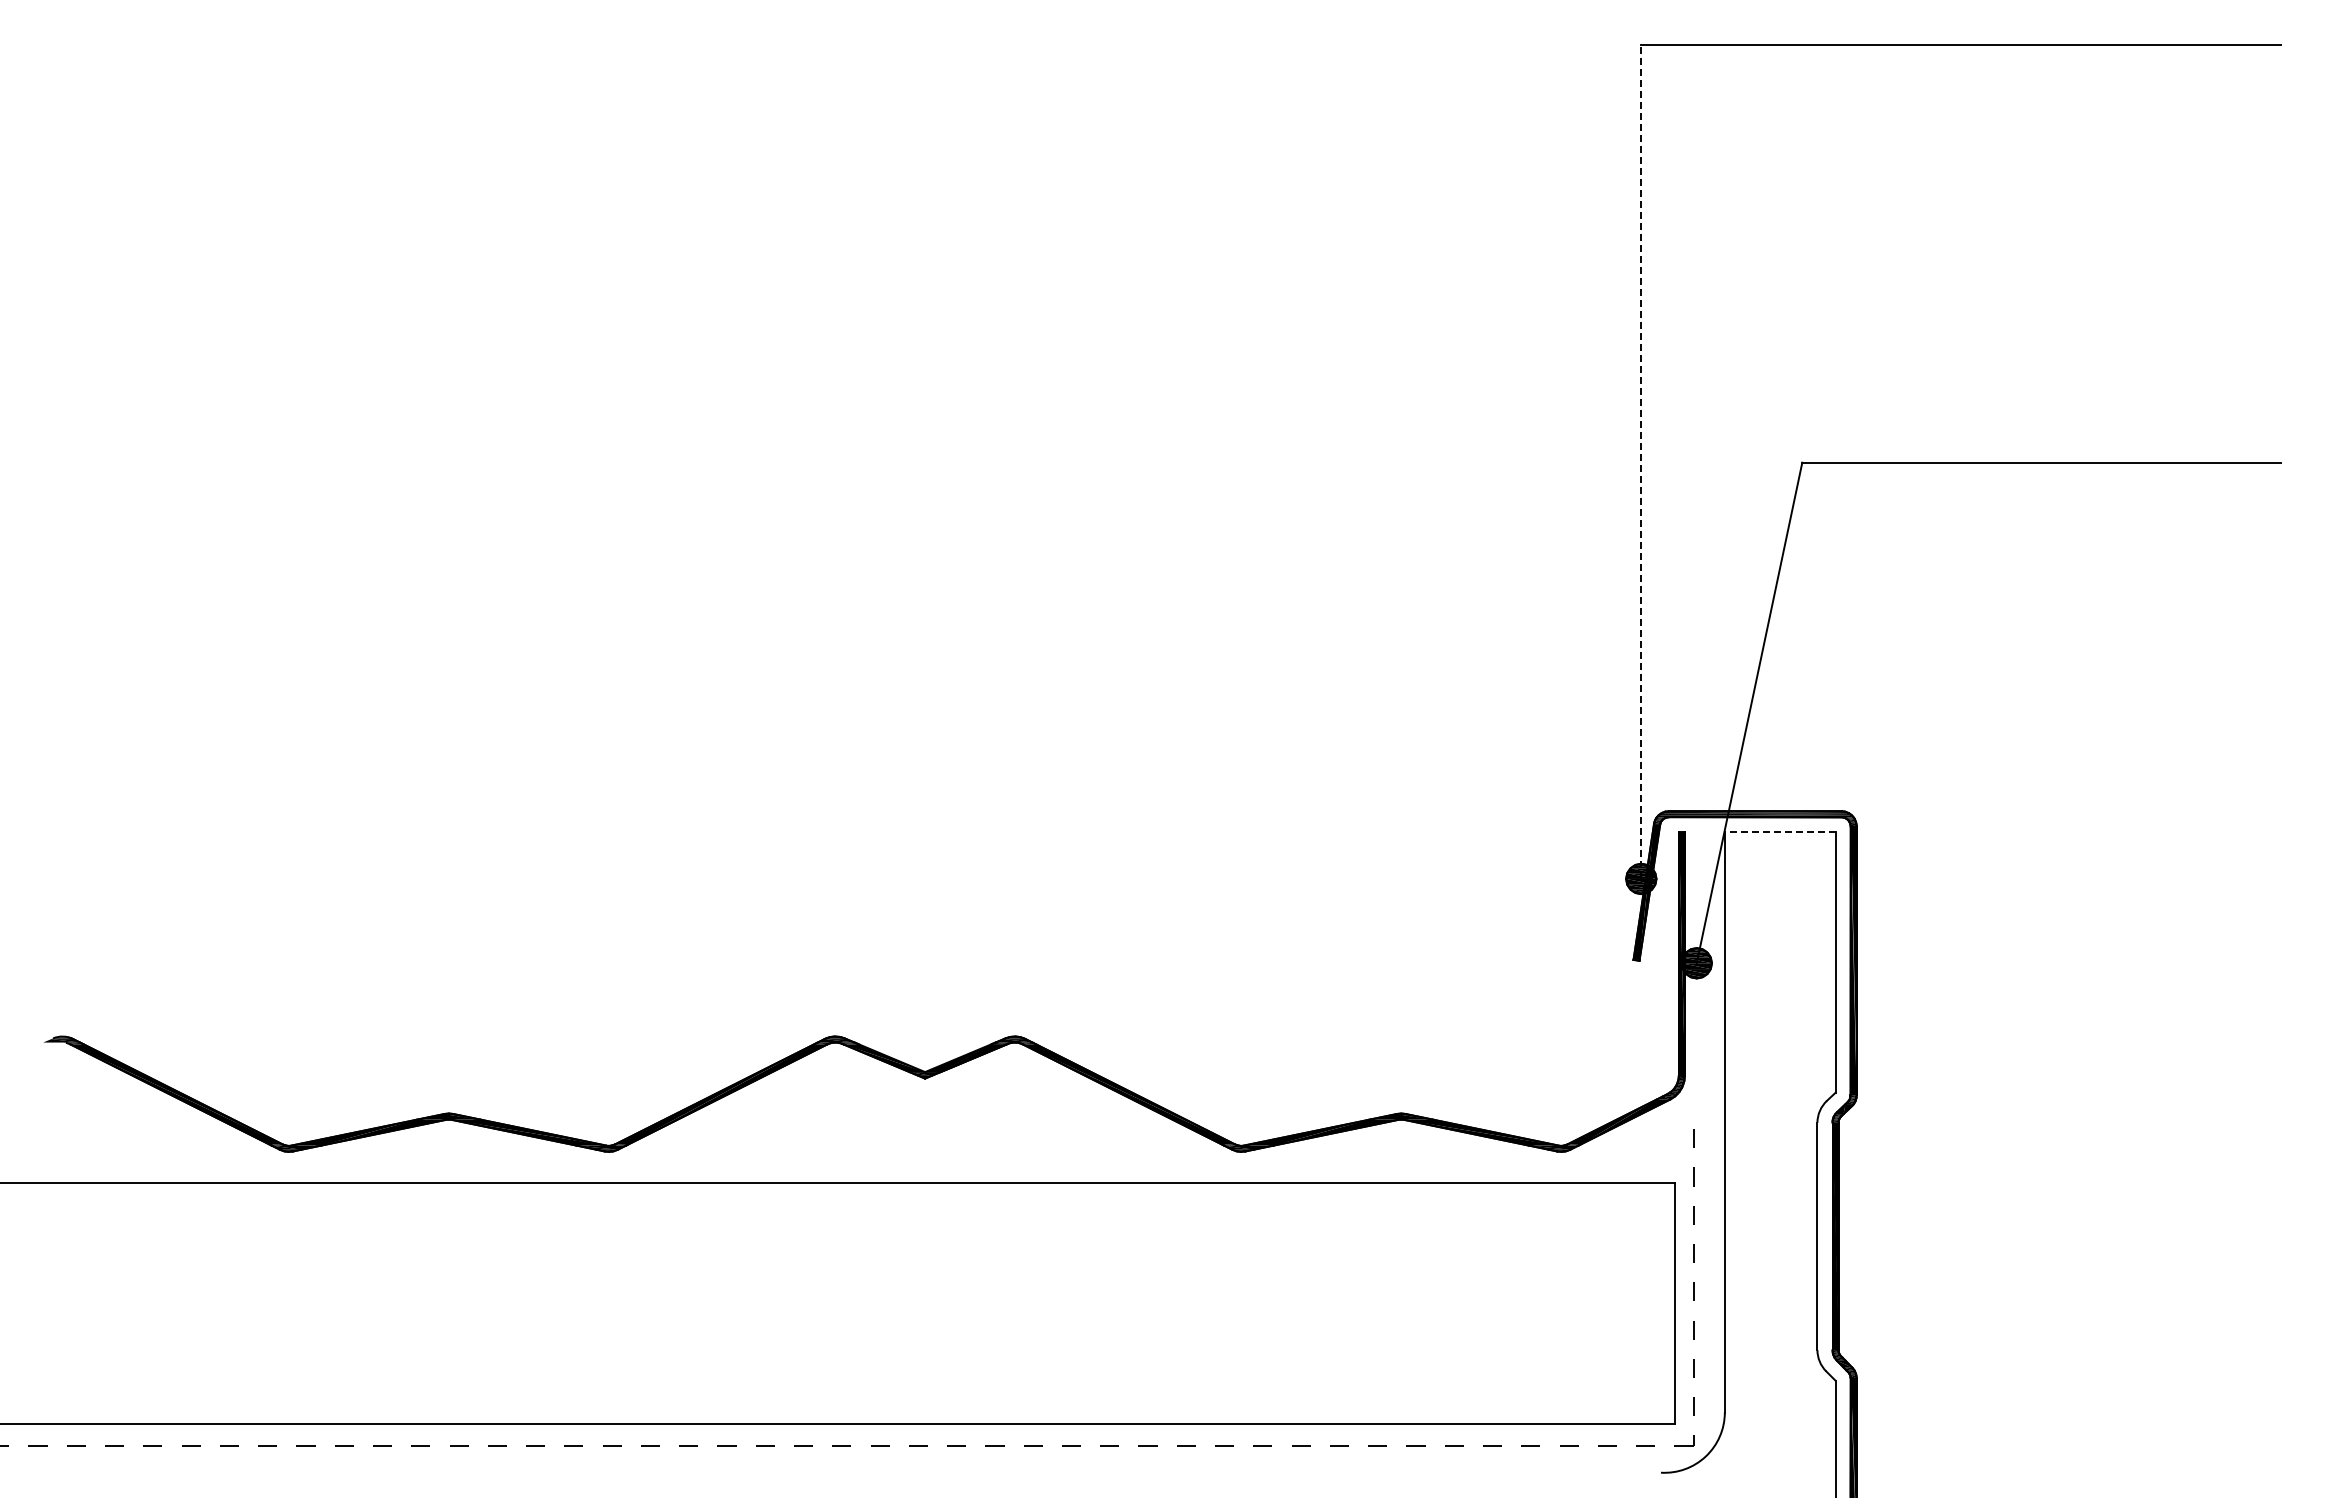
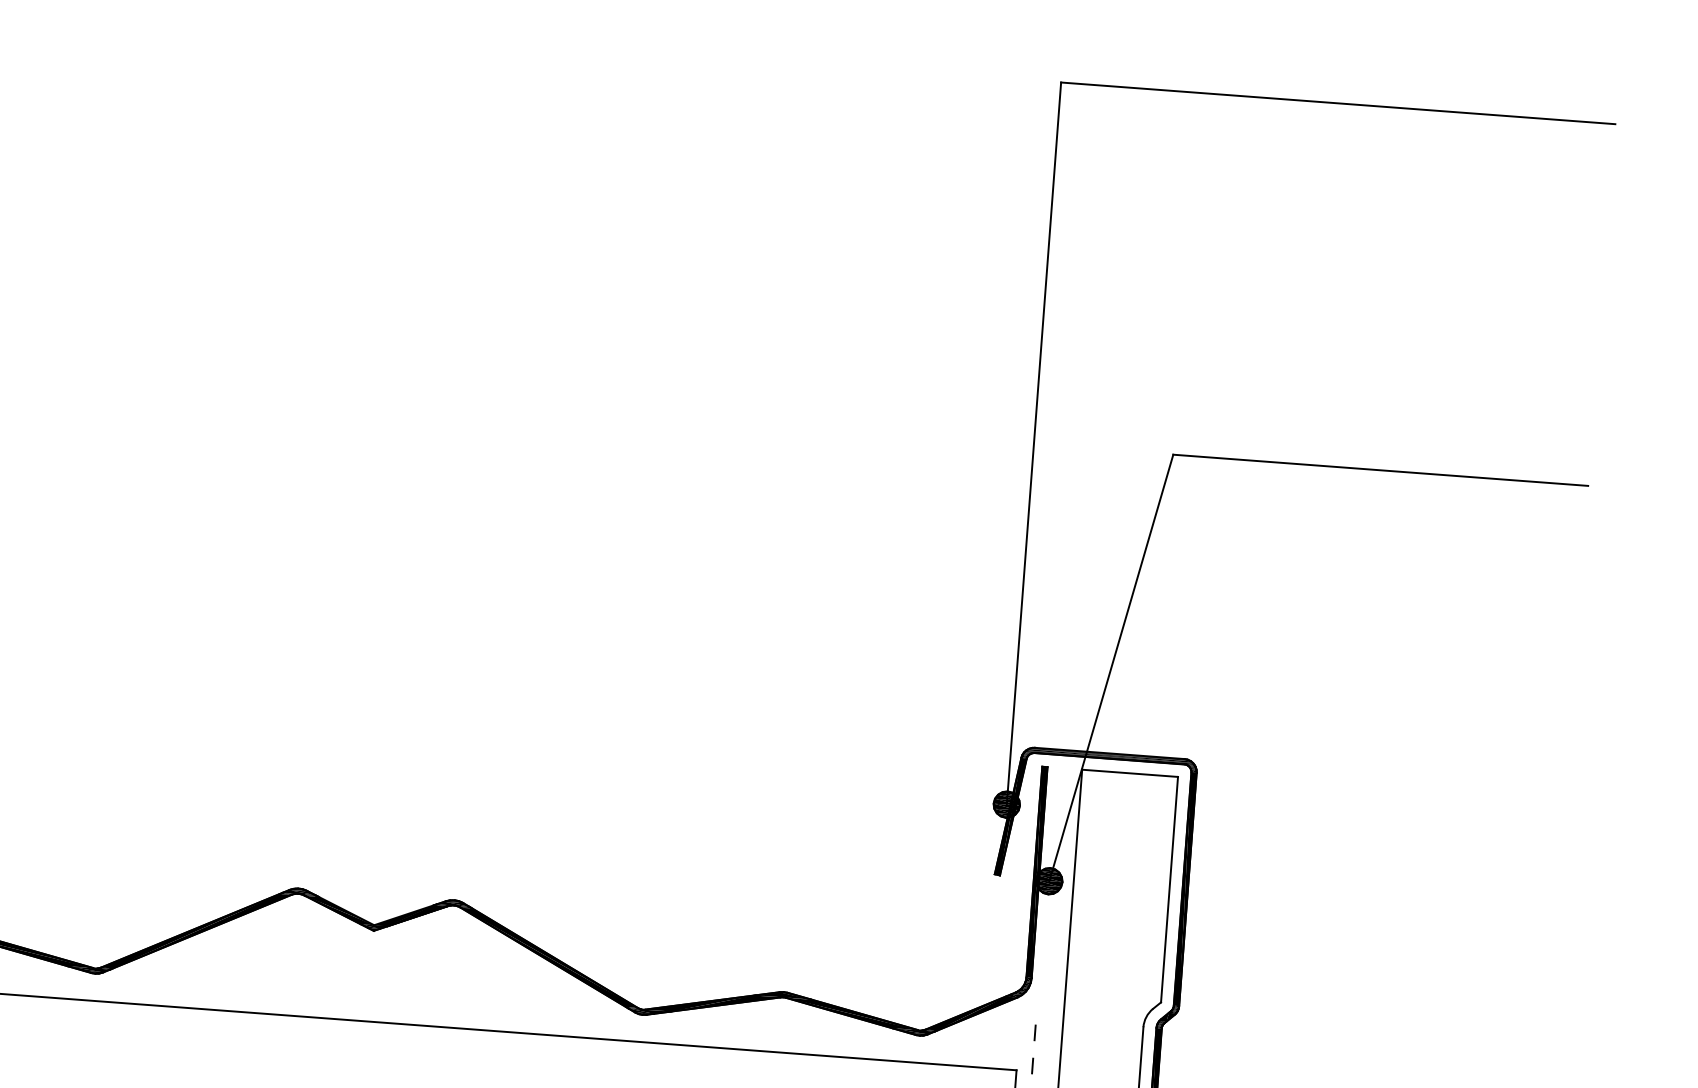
line: (1641, 461) -> (1034, 443), dashed -> solid
line: (1779, 832) -> (1129, 773), dashed -> solid

